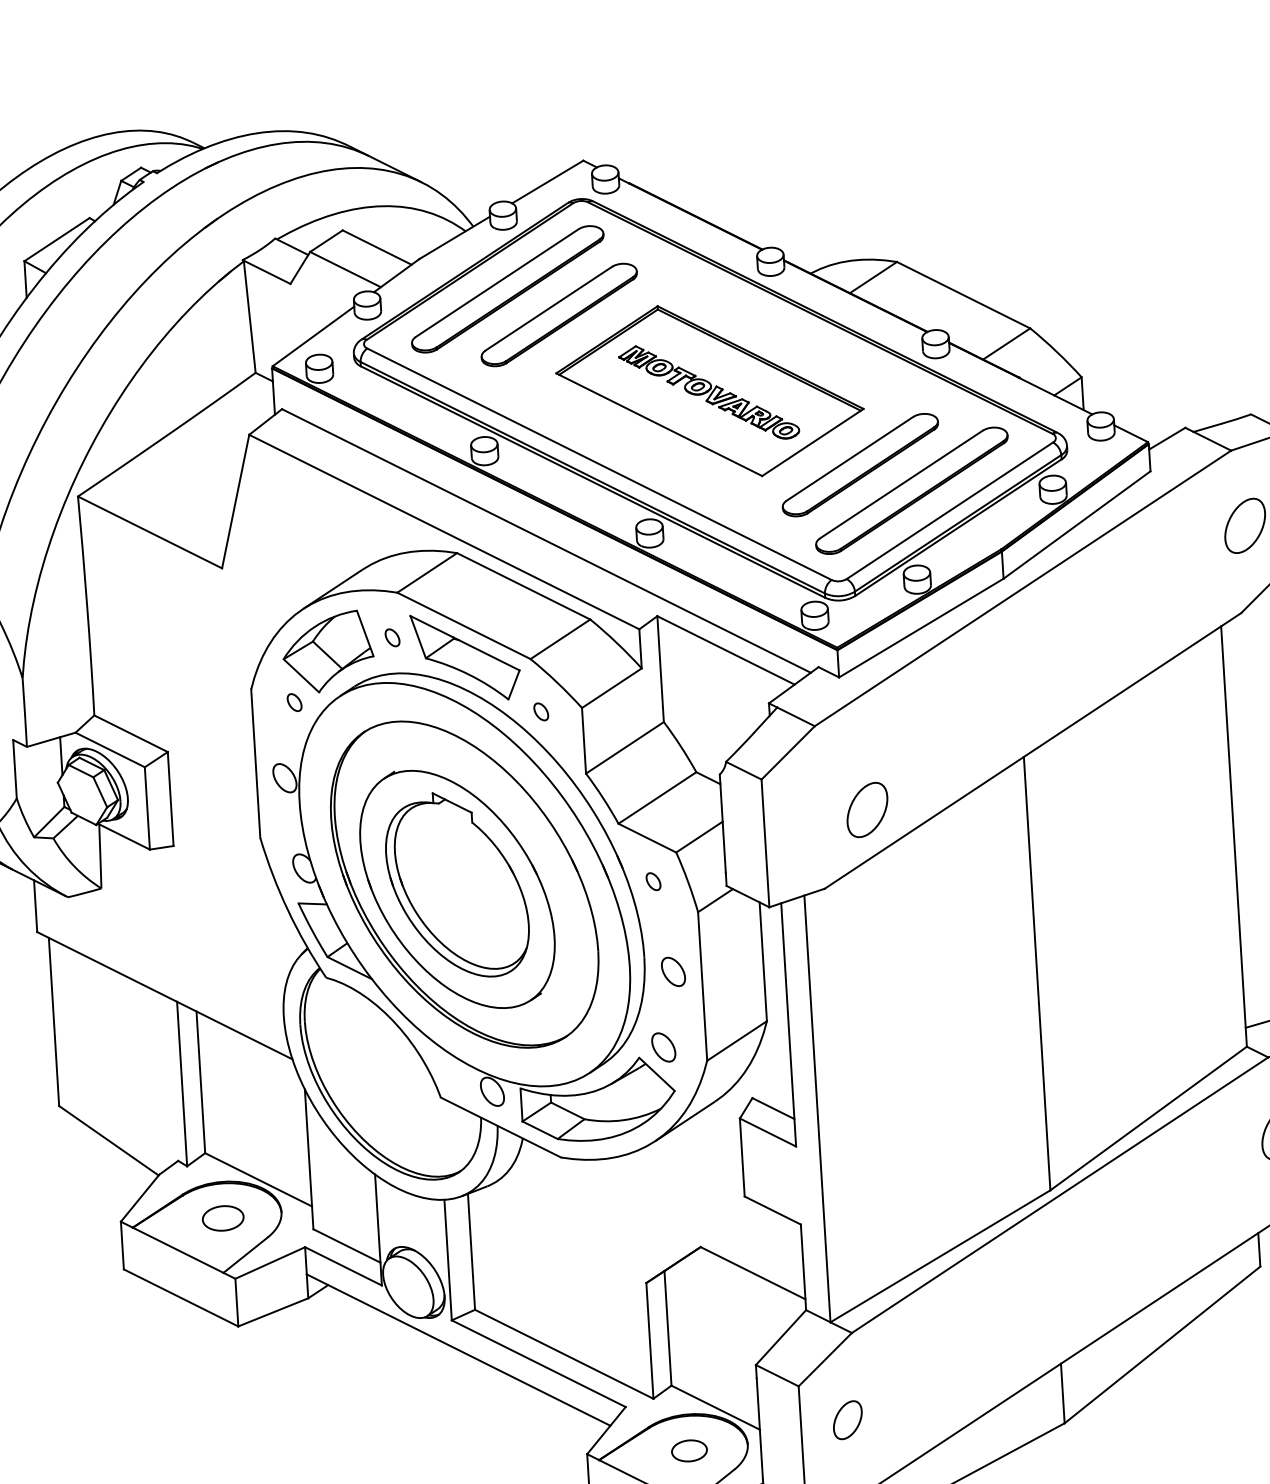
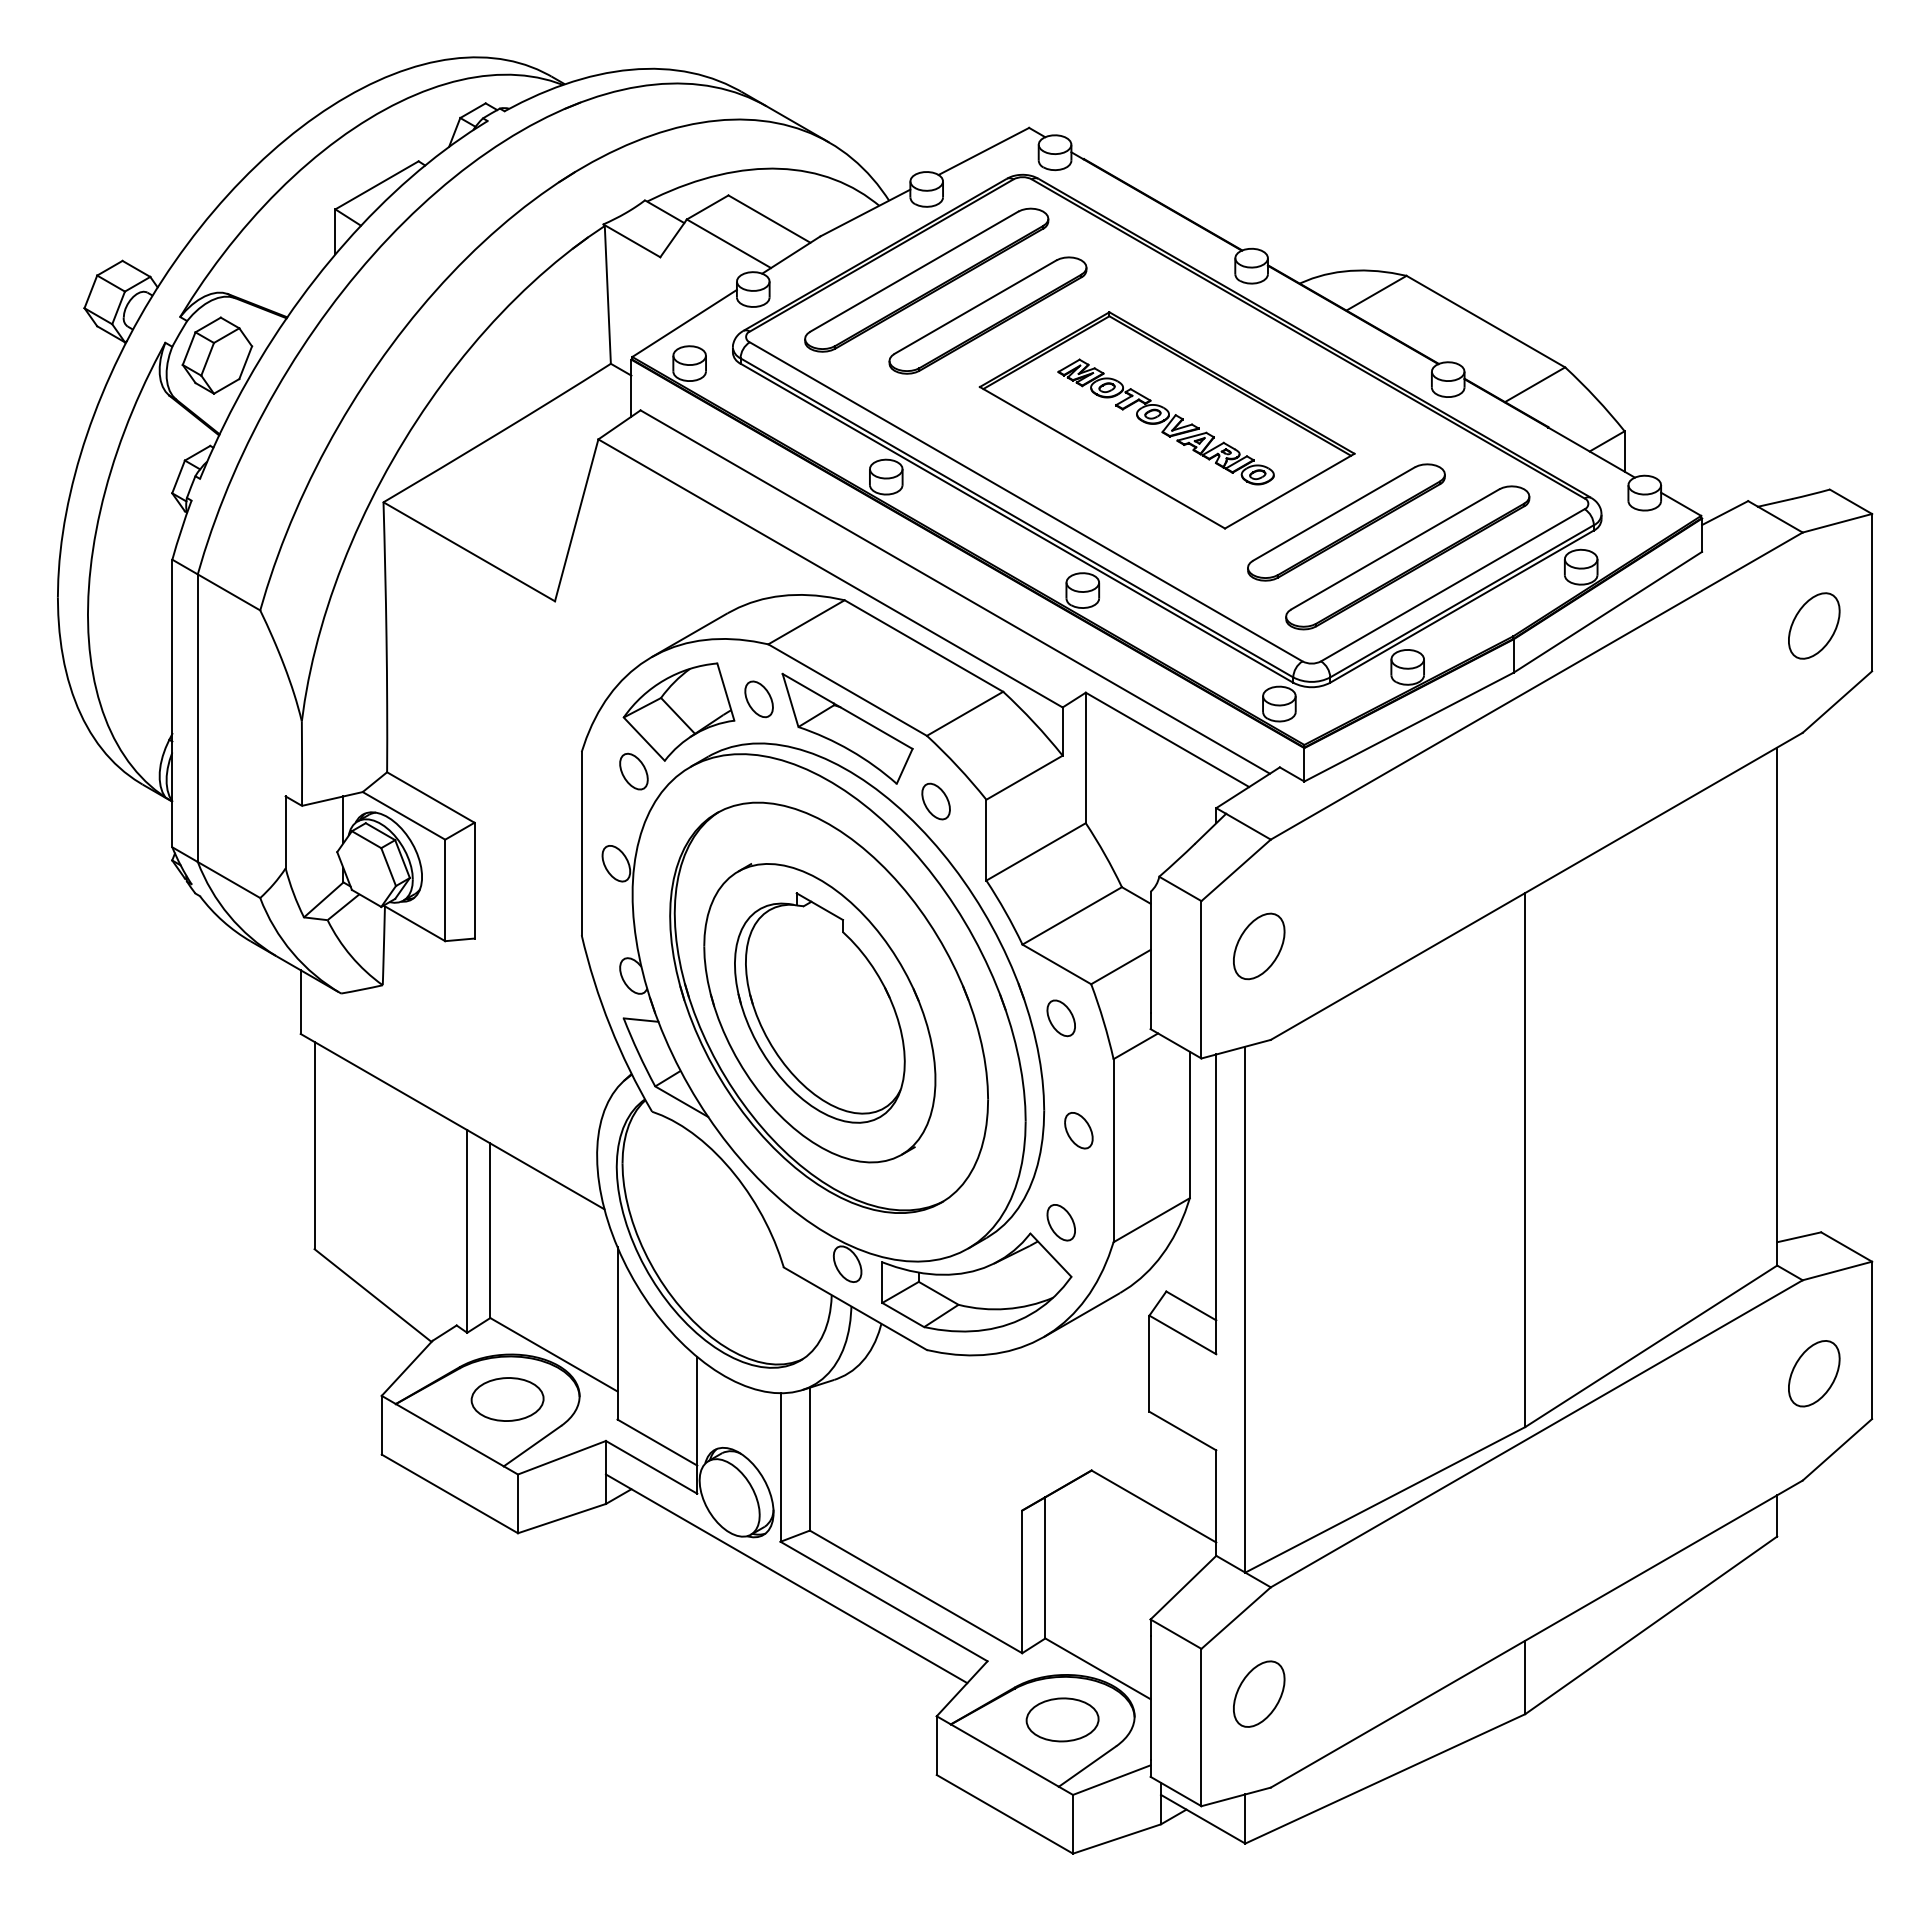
part: (392, 637) -> (758, 699), size x1.67
part: (294, 702) -> (633, 771), size x1.67
part: (540, 711) -> (935, 801), size x1.67
part: (867, 810) -> (1259, 946), moved
part: (653, 881) -> (1060, 1018), size x1.67
part: (223, 1218) -> (507, 1399), size x1.43
part: (847, 1419) -> (1259, 1693), size x1.43
part: (689, 1450) -> (1062, 1719), size x1.67

